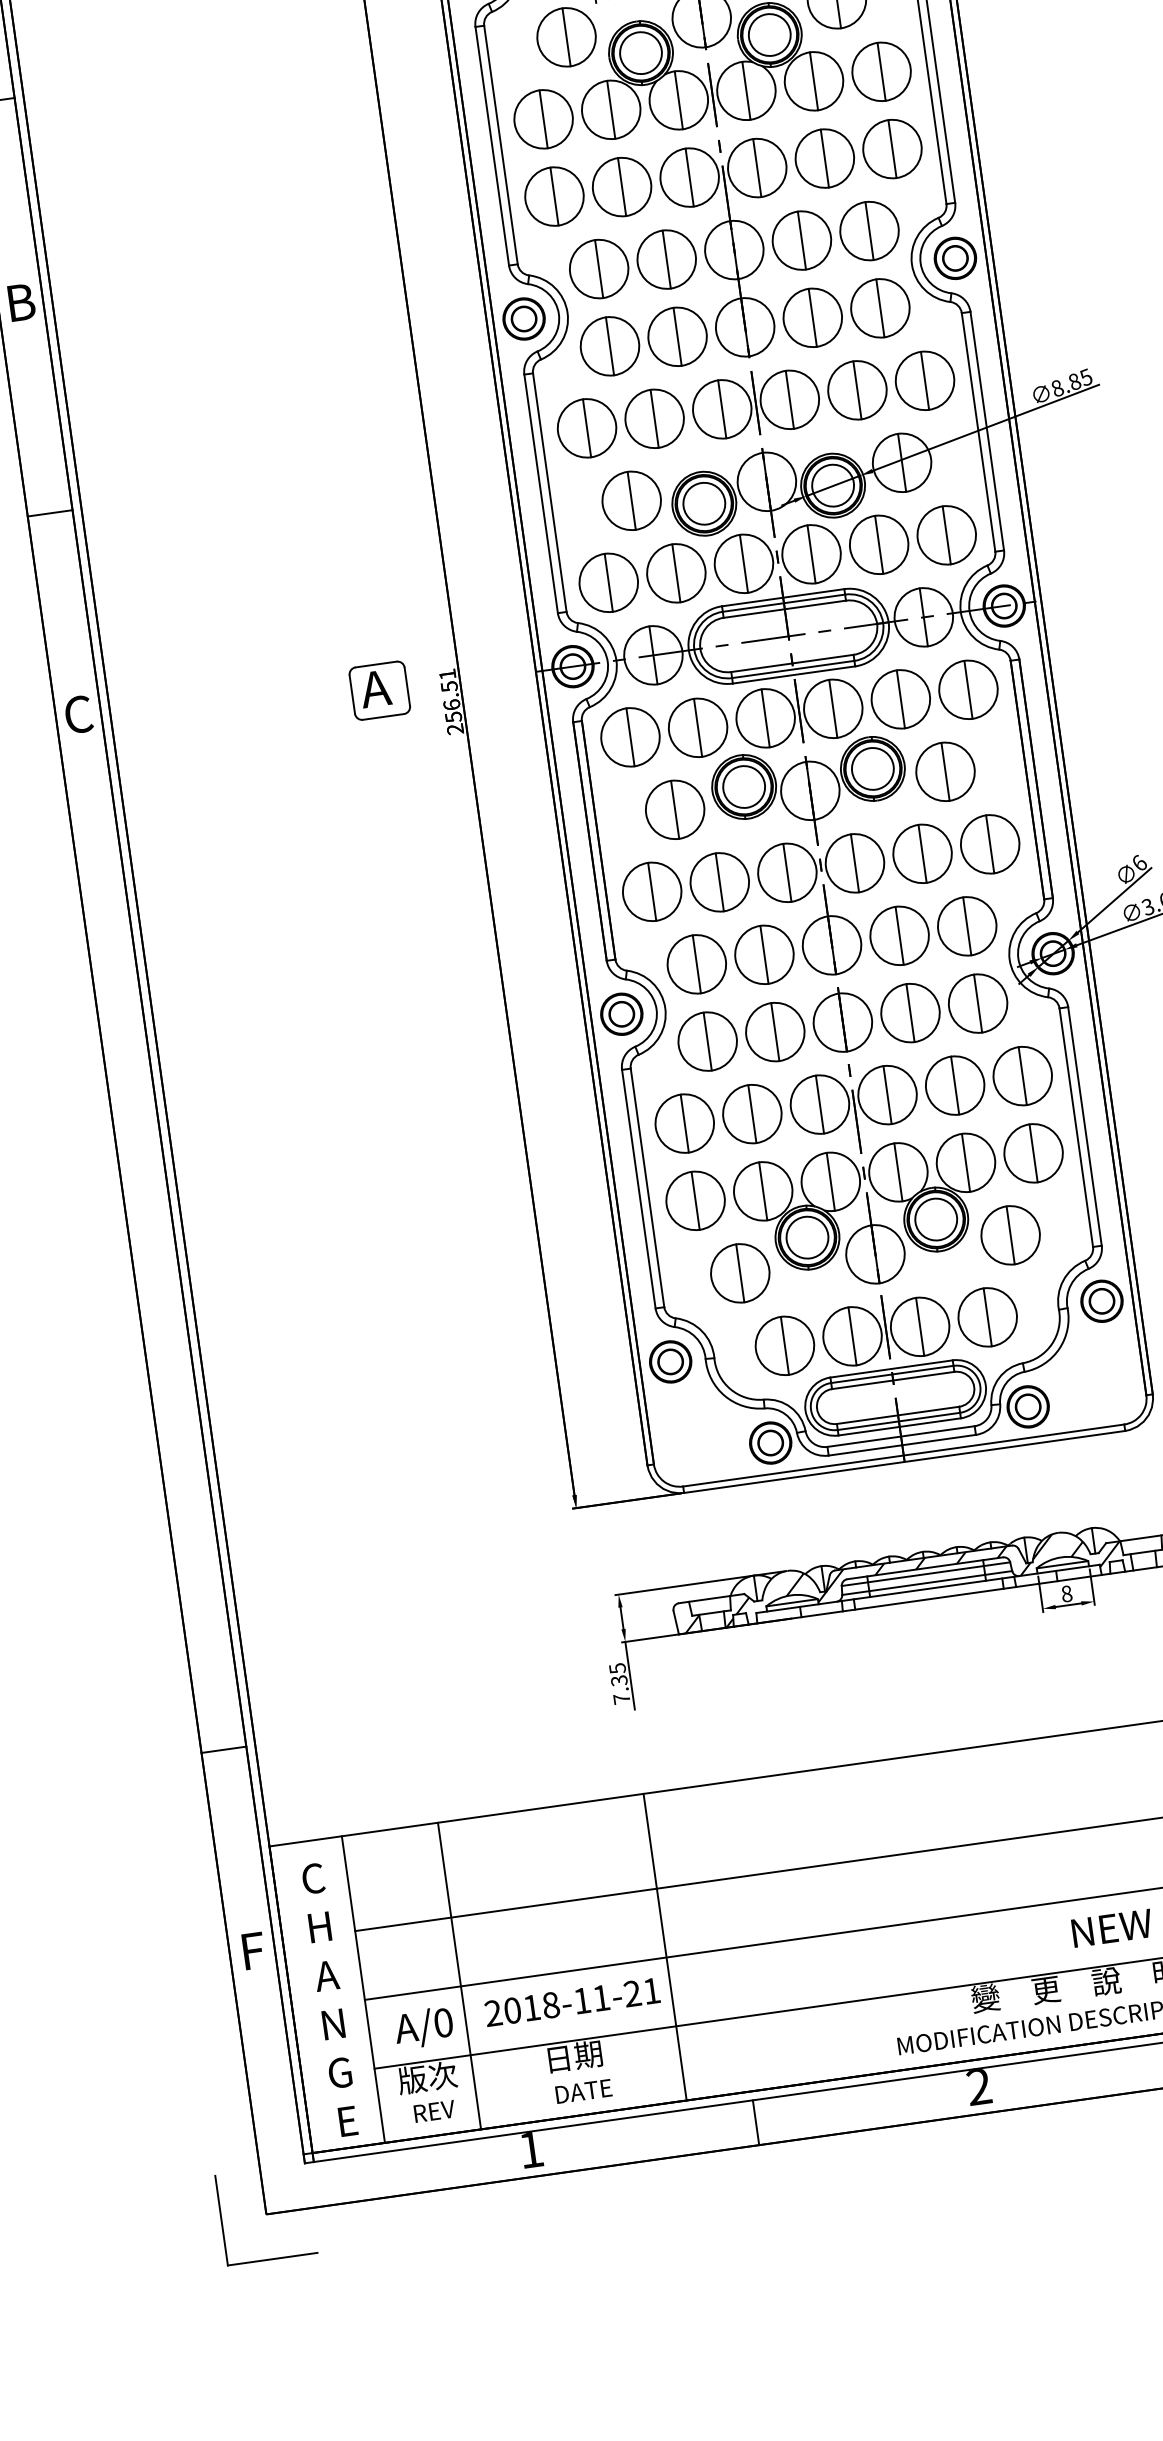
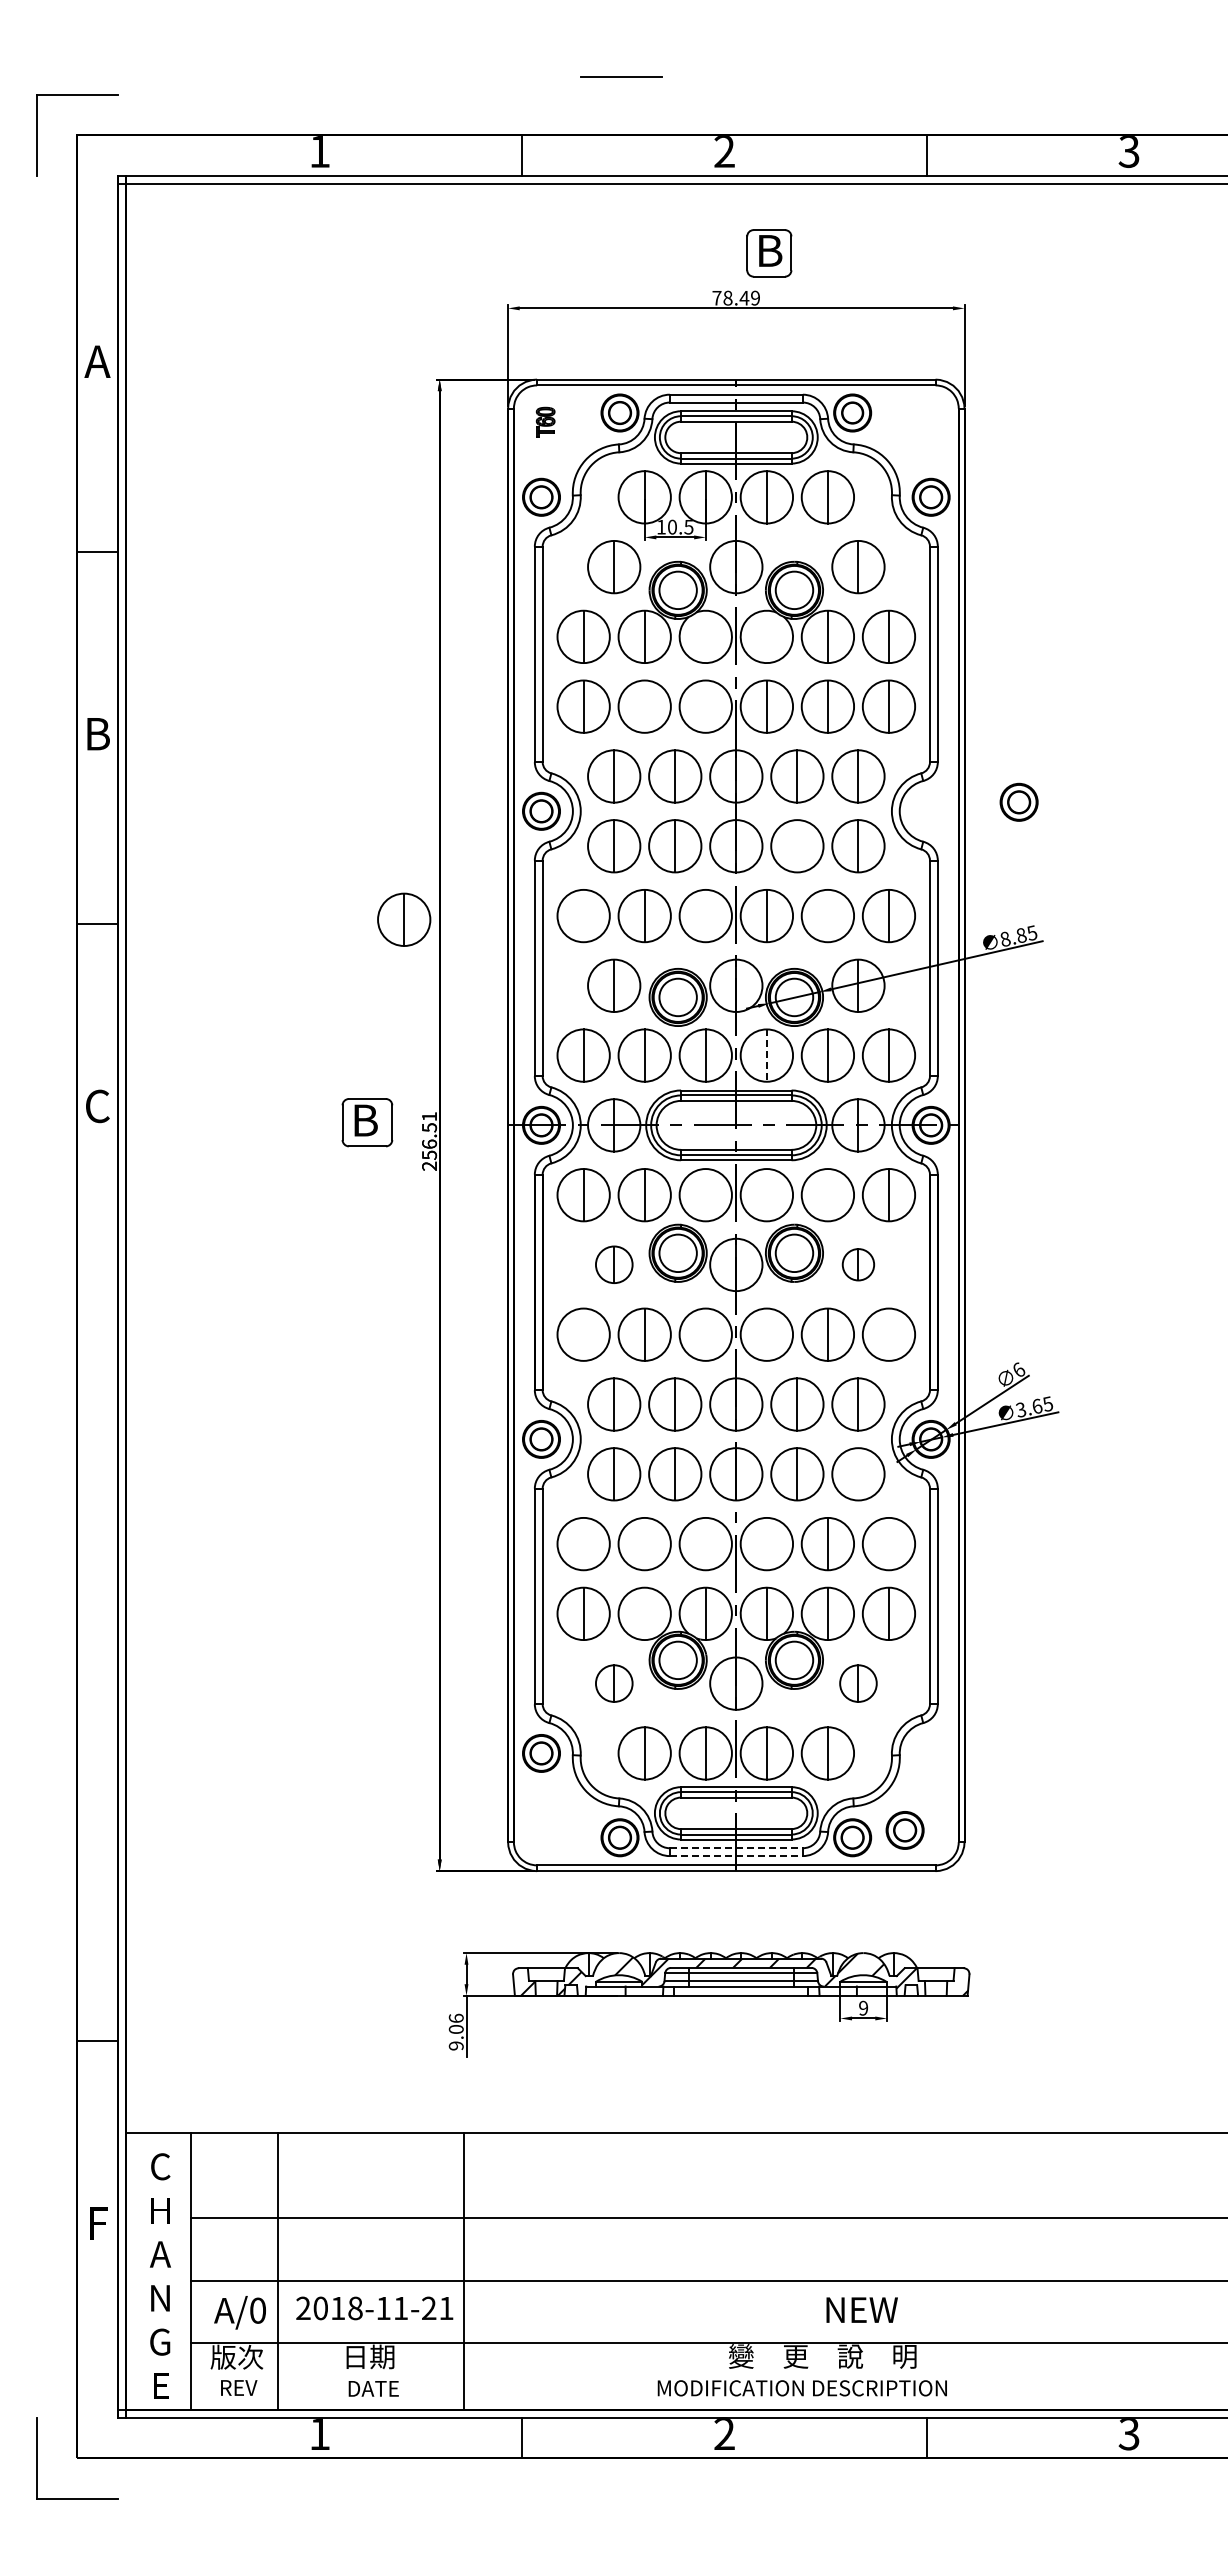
line: (745, 90) -> (766, 636), removed
line: (678, 99) -> (705, 636), removed
line: (689, 177) -> (705, 706), removed
line: (621, 186) -> (644, 706), removed
part: (954, 257) -> (1018, 801), moved
line: (812, 318) -> (797, 846), removed
line: (856, 389) -> (827, 915), removed
line: (721, 408) -> (705, 915), removed
line: (586, 427) -> (583, 915), removed
part: (389, 460) -> (404, 919), added
line: (811, 555) -> (766, 1056), solid -> dashed
text: (375, 688) -> (363, 1120), A -> B
line: (900, 699) -> (827, 1195), removed
line: (832, 709) -> (766, 1195), removed
line: (765, 718) -> (705, 1195), removed
part: (945, 771) -> (858, 1264), size x0.6
part: (675, 809) -> (614, 1264), size x0.7
line: (989, 844) -> (888, 1334), removed
line: (854, 863) -> (766, 1334), removed
line: (787, 872) -> (705, 1334), removed
line: (651, 891) -> (583, 1334), removed
line: (978, 1003) -> (858, 1474), removed
line: (1022, 1075) -> (888, 1543), removed
line: (887, 1094) -> (766, 1543), removed
line: (819, 1104) -> (705, 1543), removed
line: (752, 1113) -> (644, 1543), removed
line: (684, 1122) -> (583, 1543), removed
line: (762, 1190) -> (644, 1613), removed
part: (1010, 1235) -> (858, 1683), size x0.7
part: (740, 1273) -> (614, 1683), size x0.7
part: (1101, 1301) -> (904, 1830), moved
line: (901, 1436) -> (736, 1848), solid -> dashed
line: (902, 1445) -> (736, 1856), solid -> dashed
text: (1066, 1593) -> (863, 2007), 8 -> 9
text: (618, 1683) -> (455, 2031), 7.35 -> 9.06

